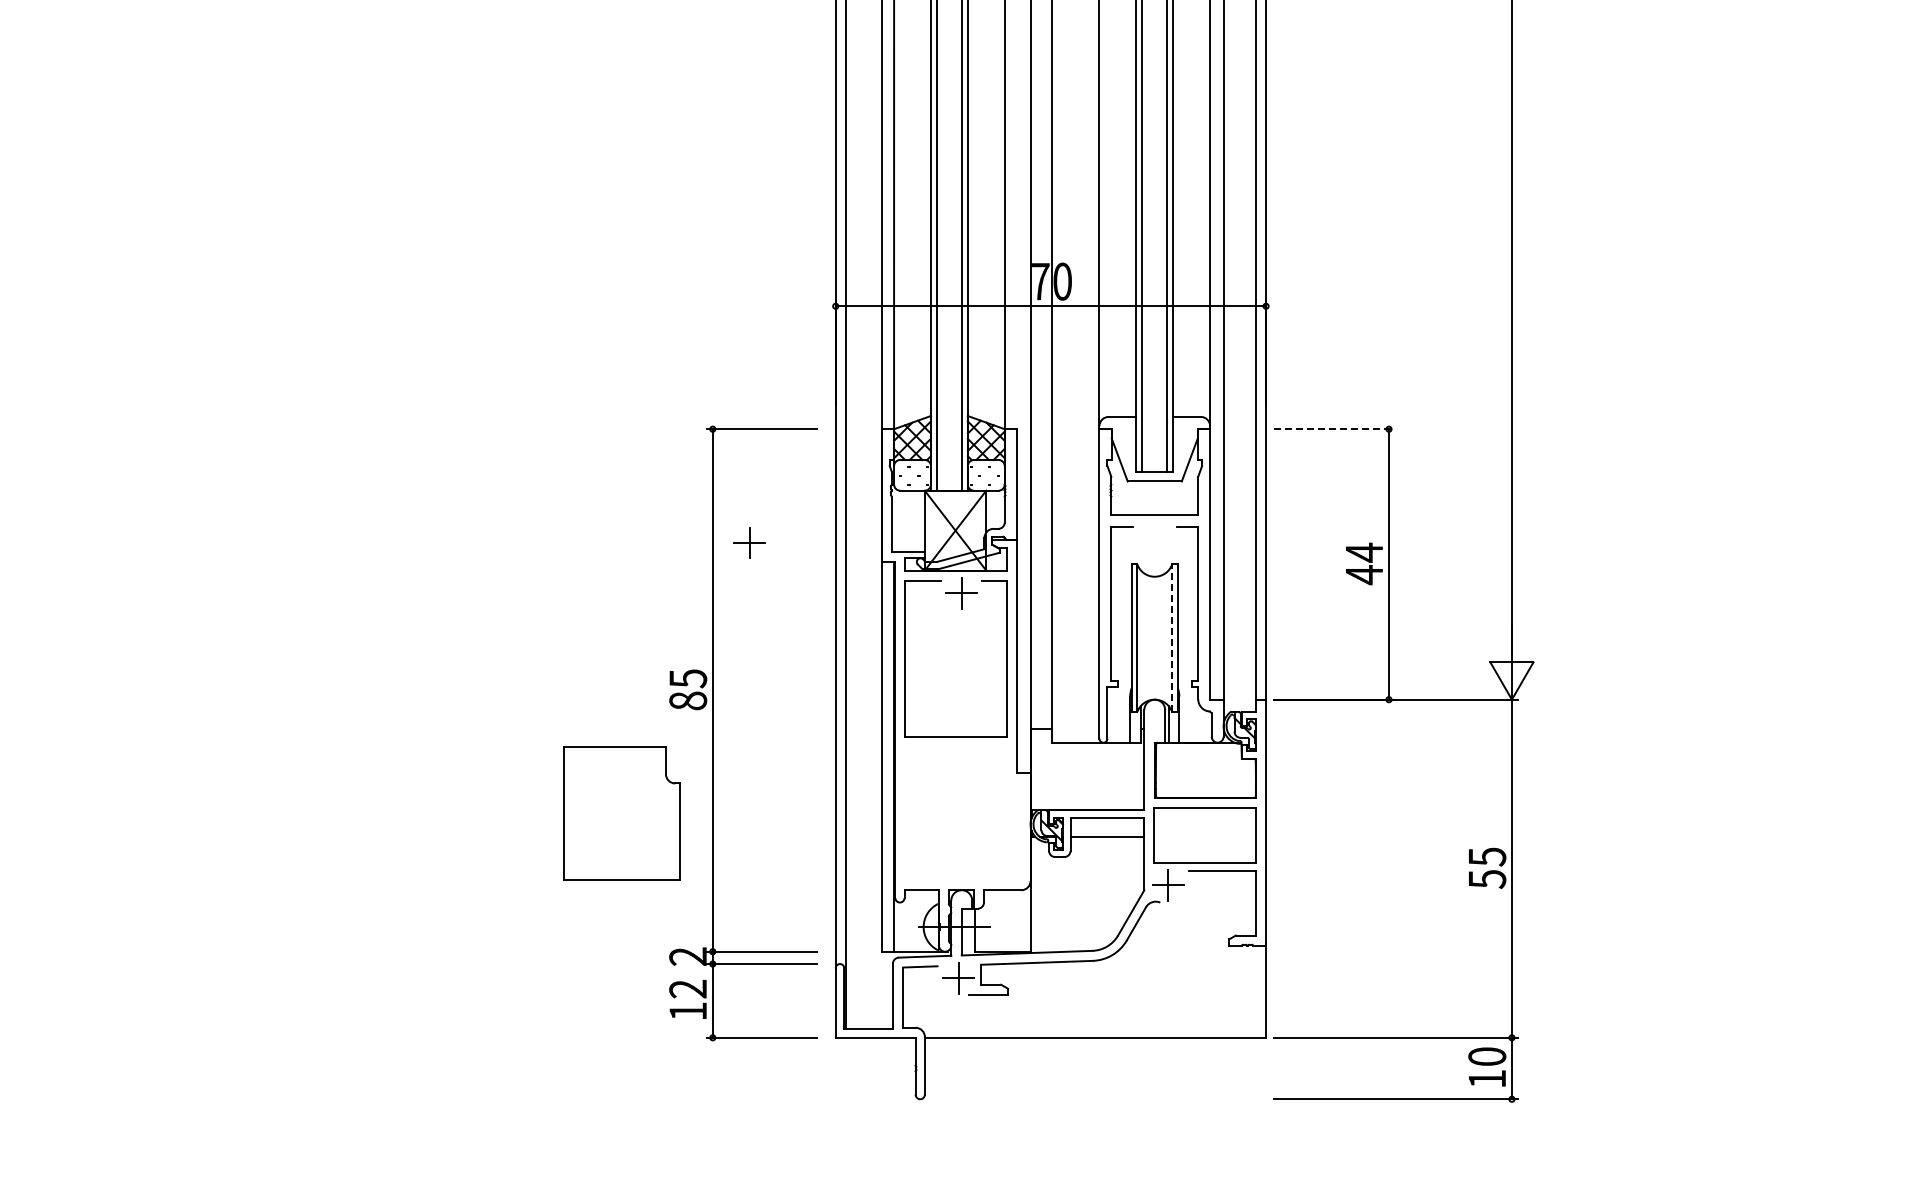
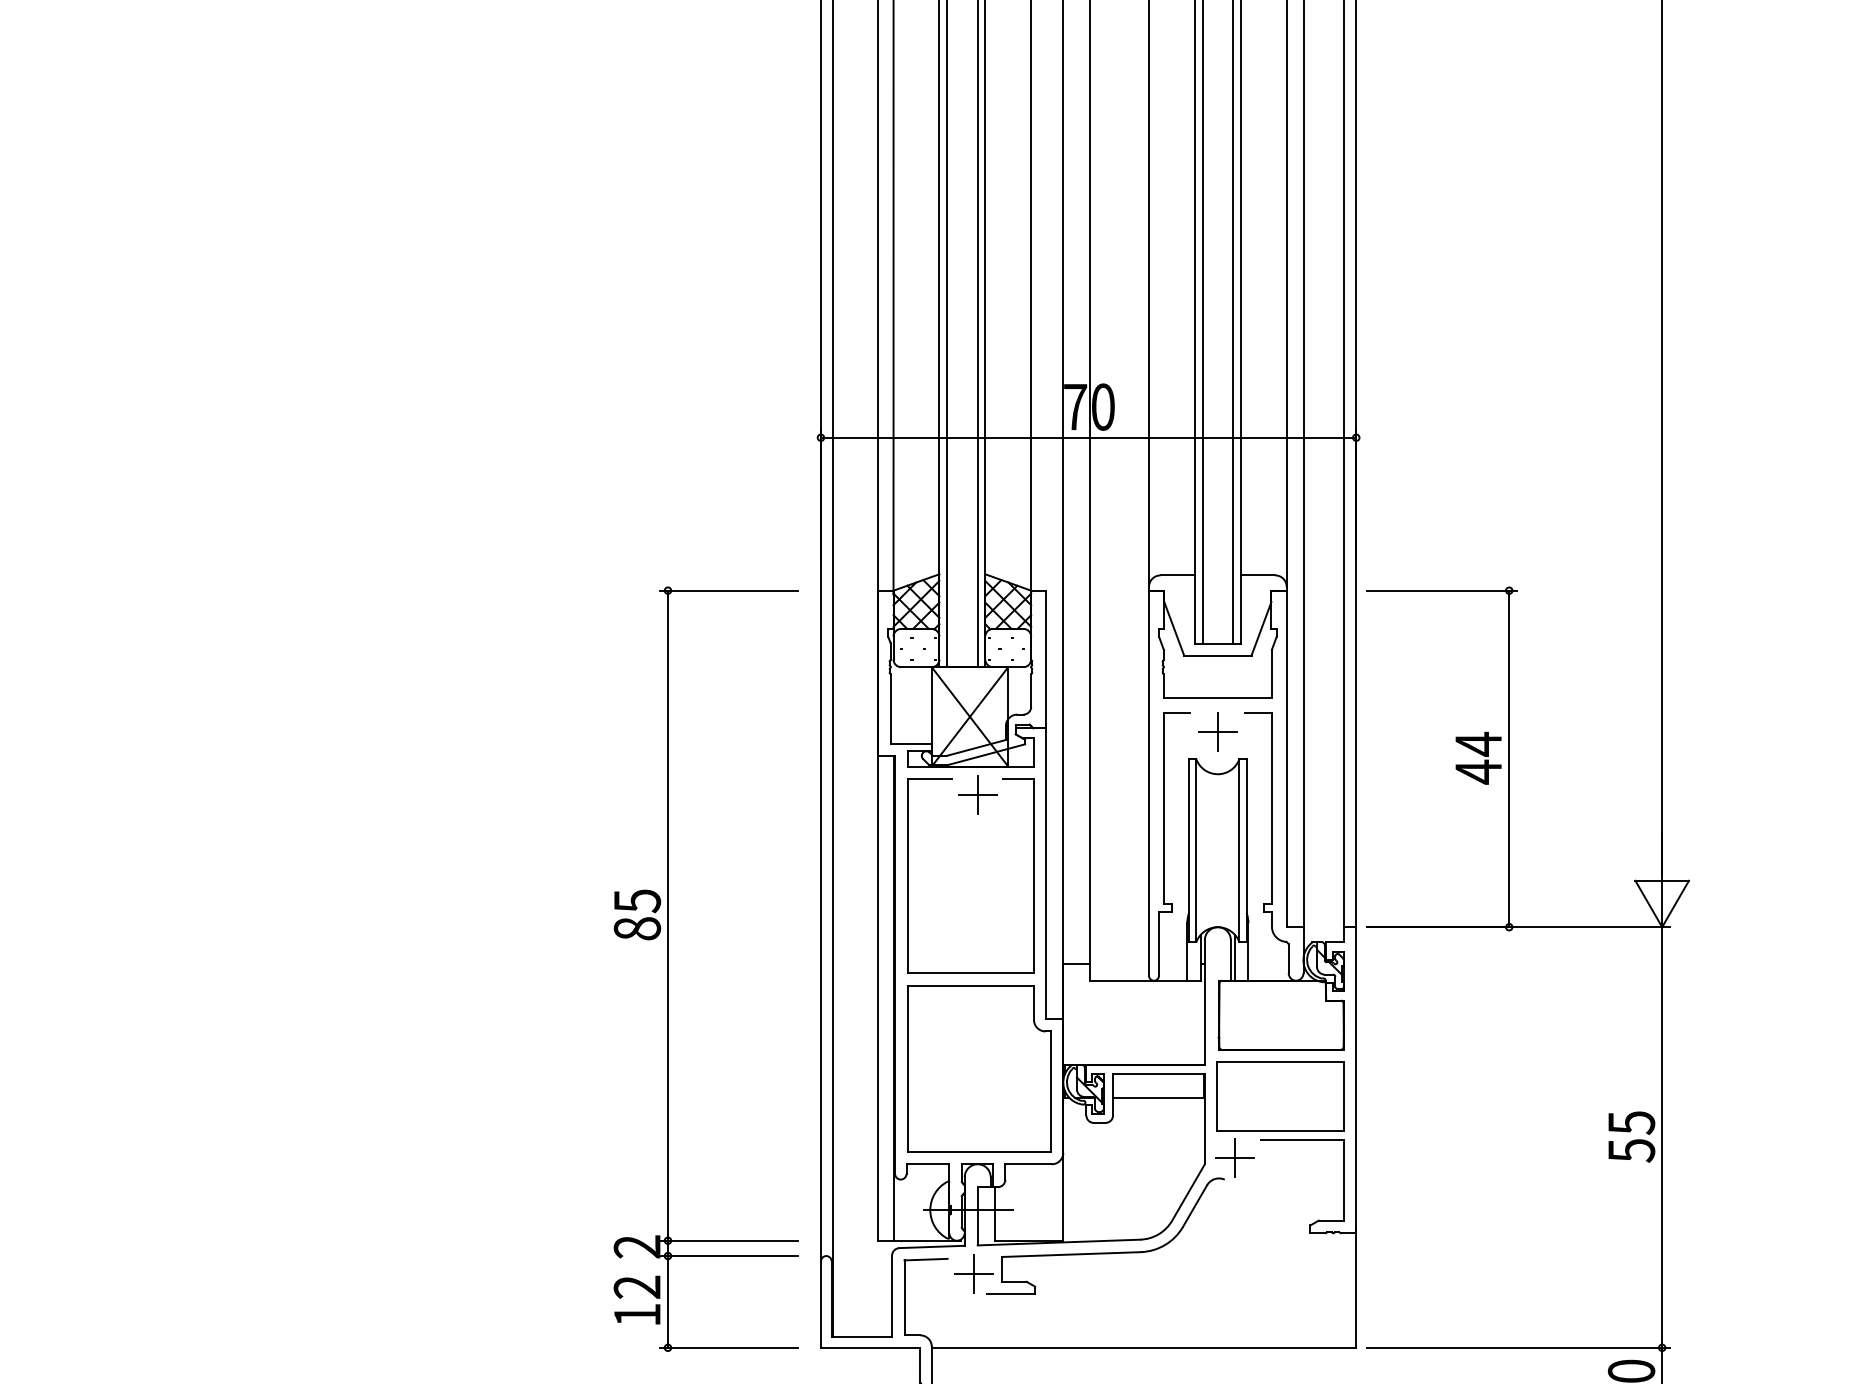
line: (1335, 429) -> (1442, 591), dashed -> solid
part: (749, 542) -> (1217, 731), moved
line: (1172, 638) -> (1239, 851), dashed -> solid
part: (621, 813) -> (978, 1068), moved

